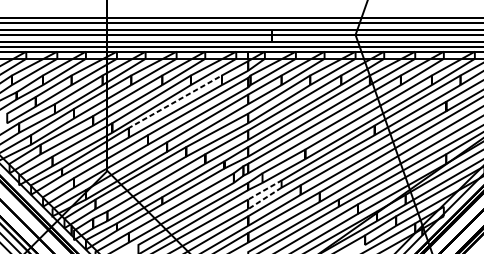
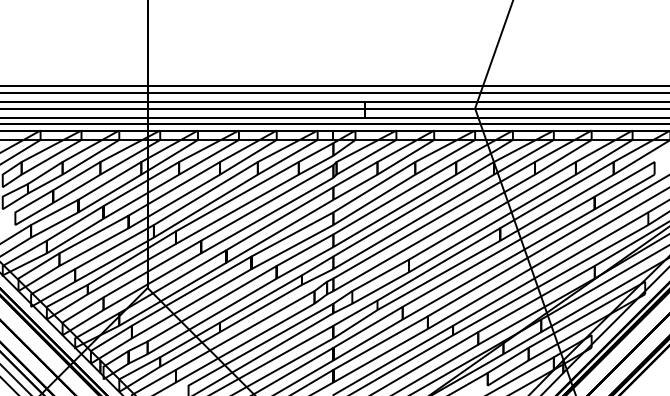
line: (175, 101) -> (237, 196), dashed -> solid
line: (248, 204) -> (333, 332), dashed -> solid

